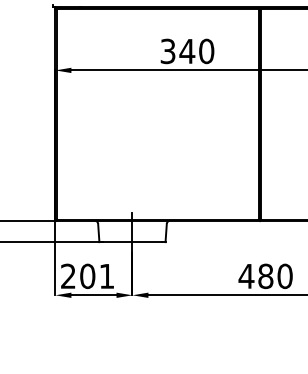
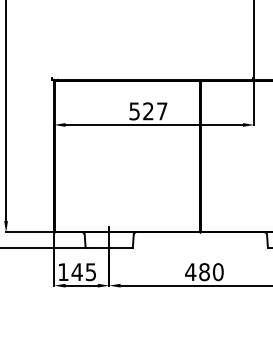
text: (187, 51) -> (148, 111), 340 -> 527
text: (86, 276) -> (76, 272), 201 -> 145

